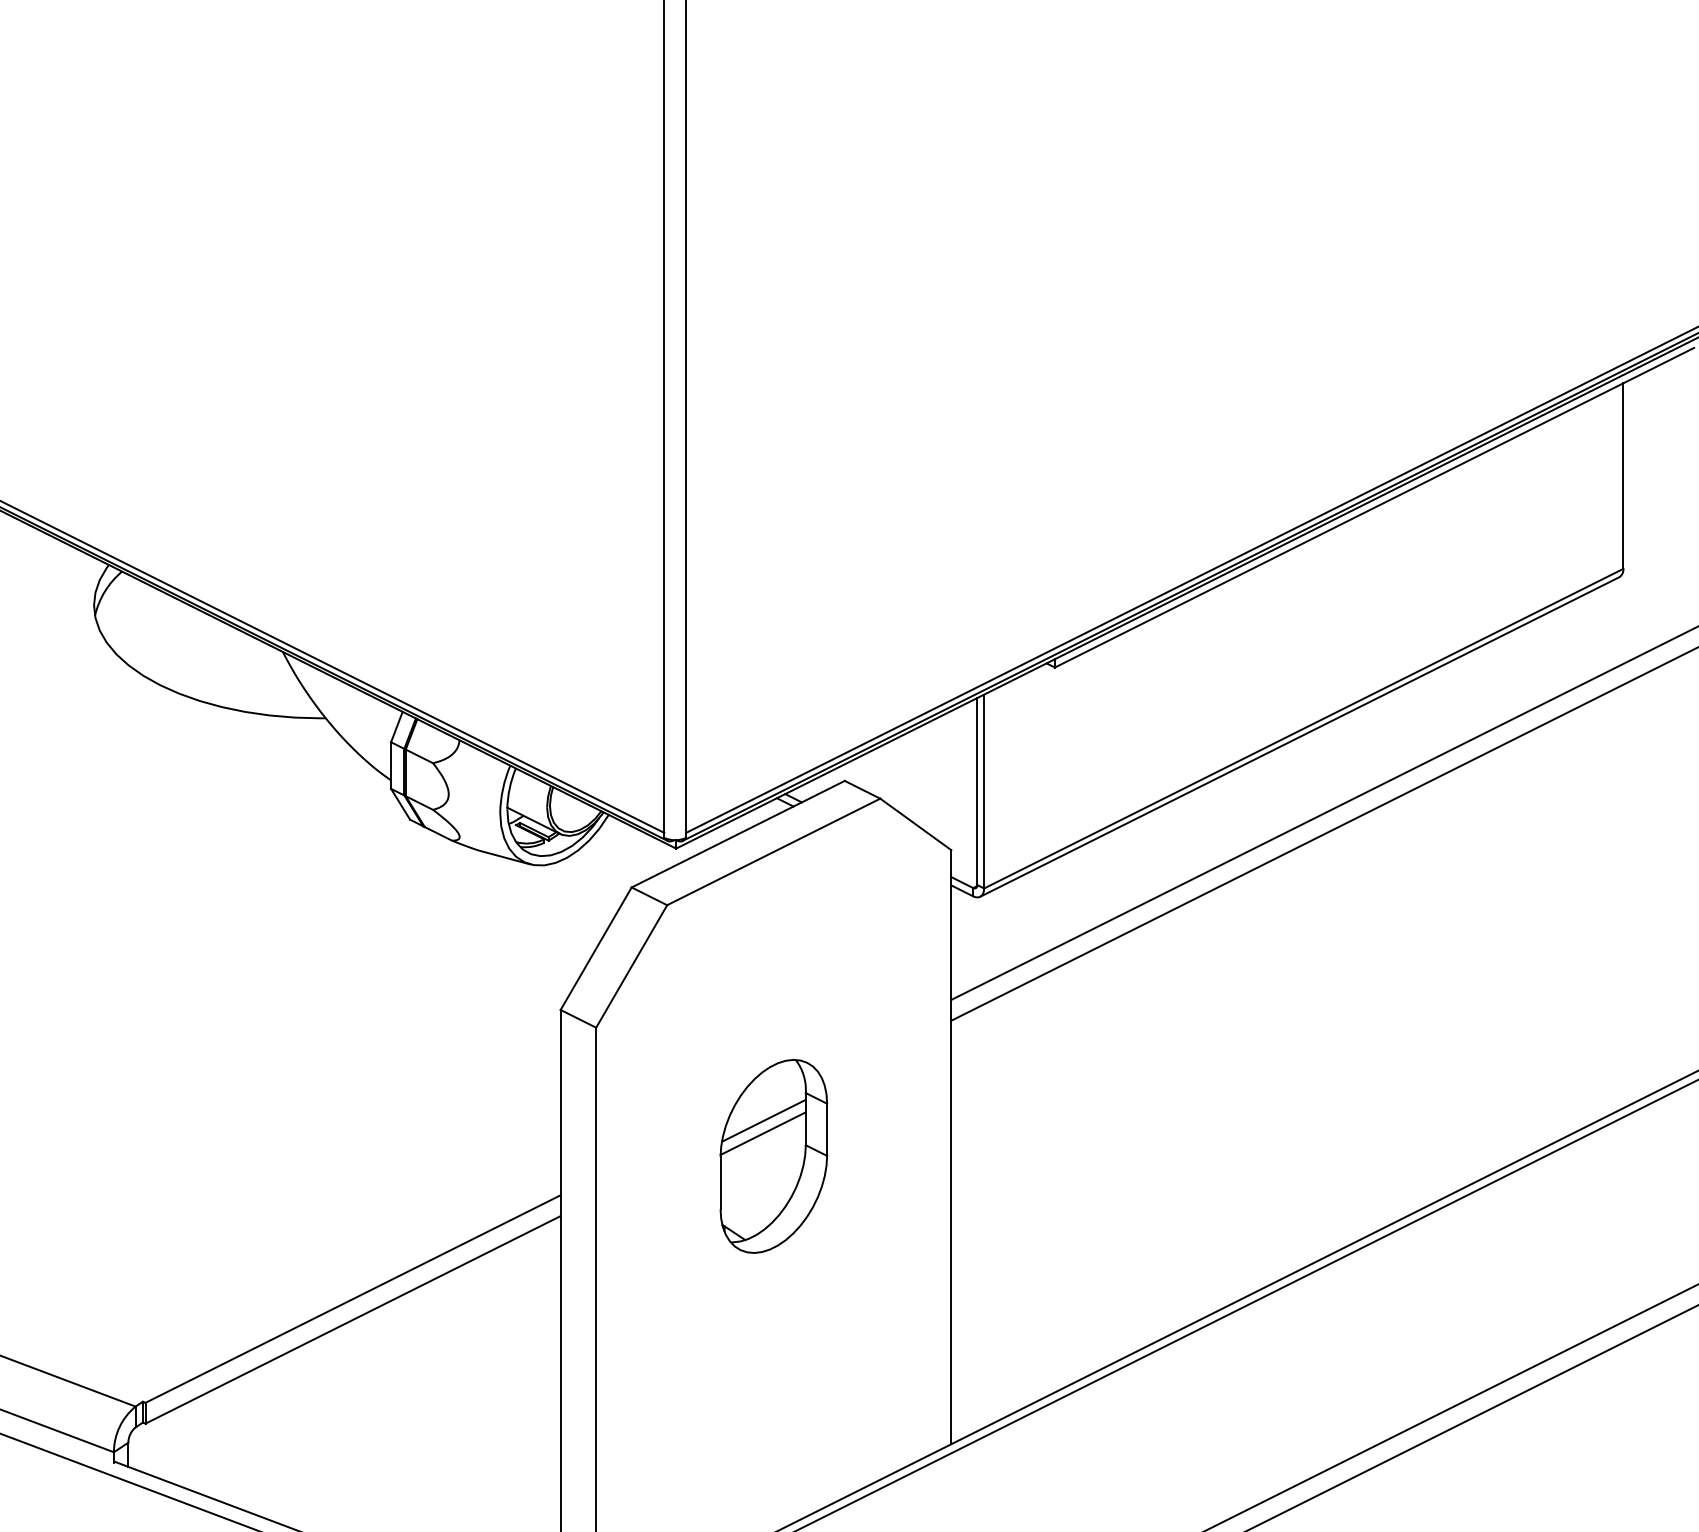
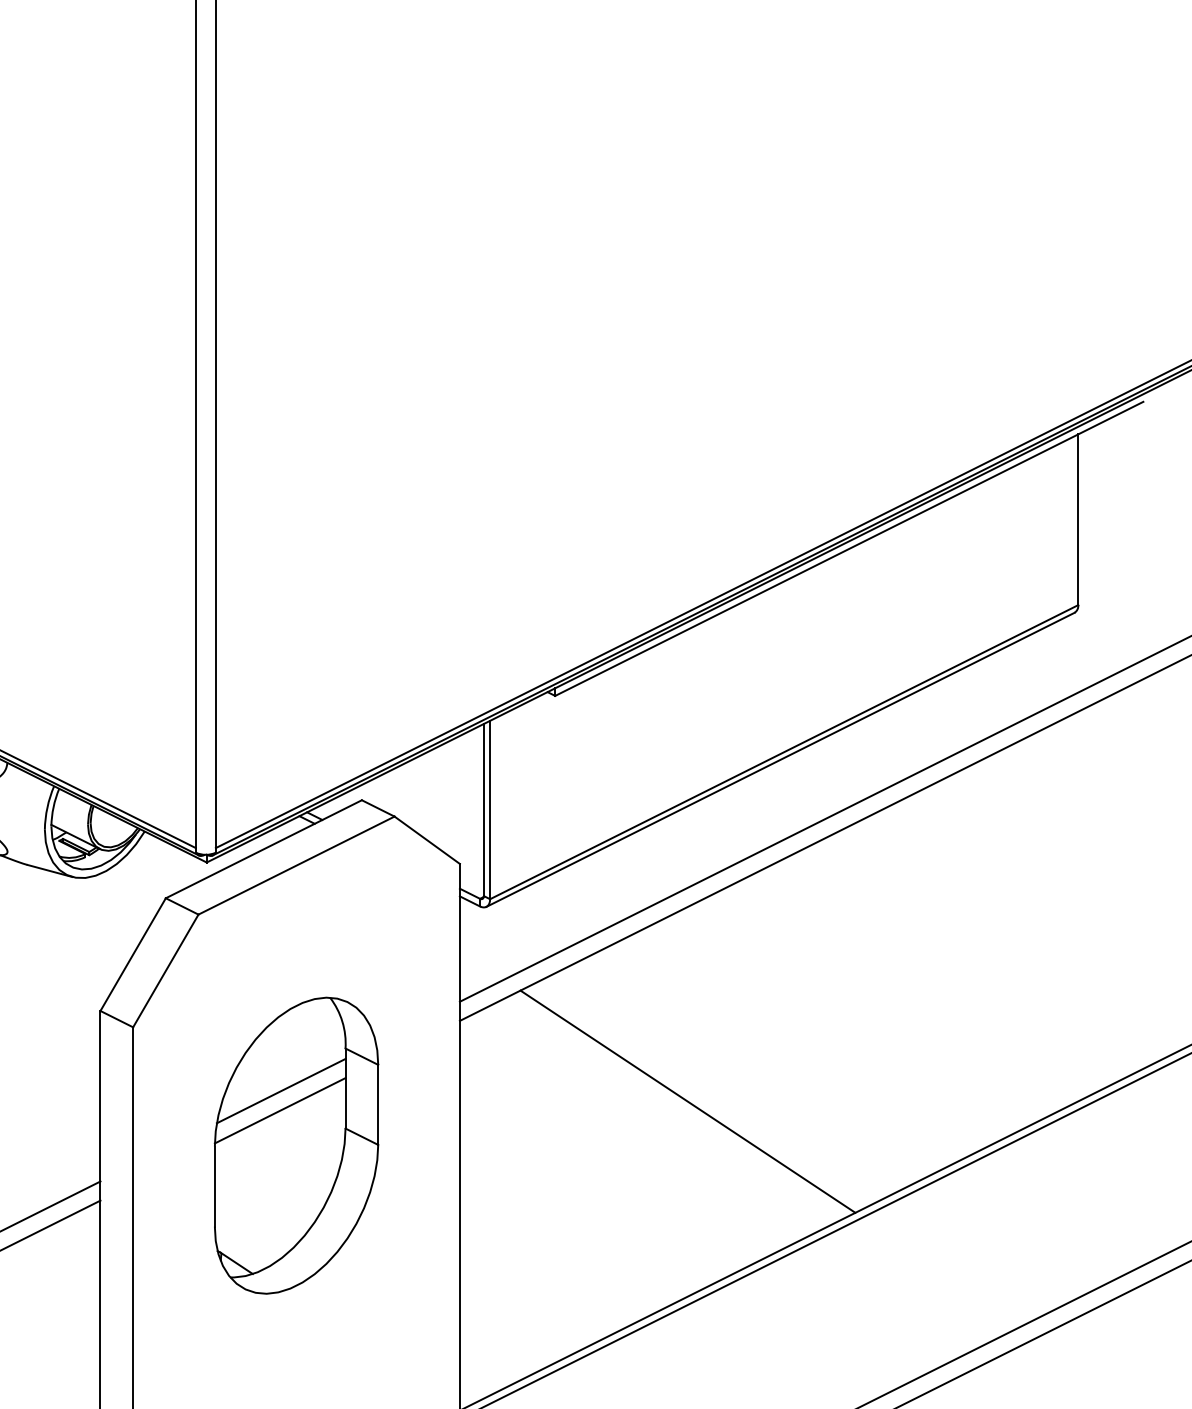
line: (1199, 1108) -> (688, 1101), added
part: (773, 1156) -> (296, 1145), size x1.67

